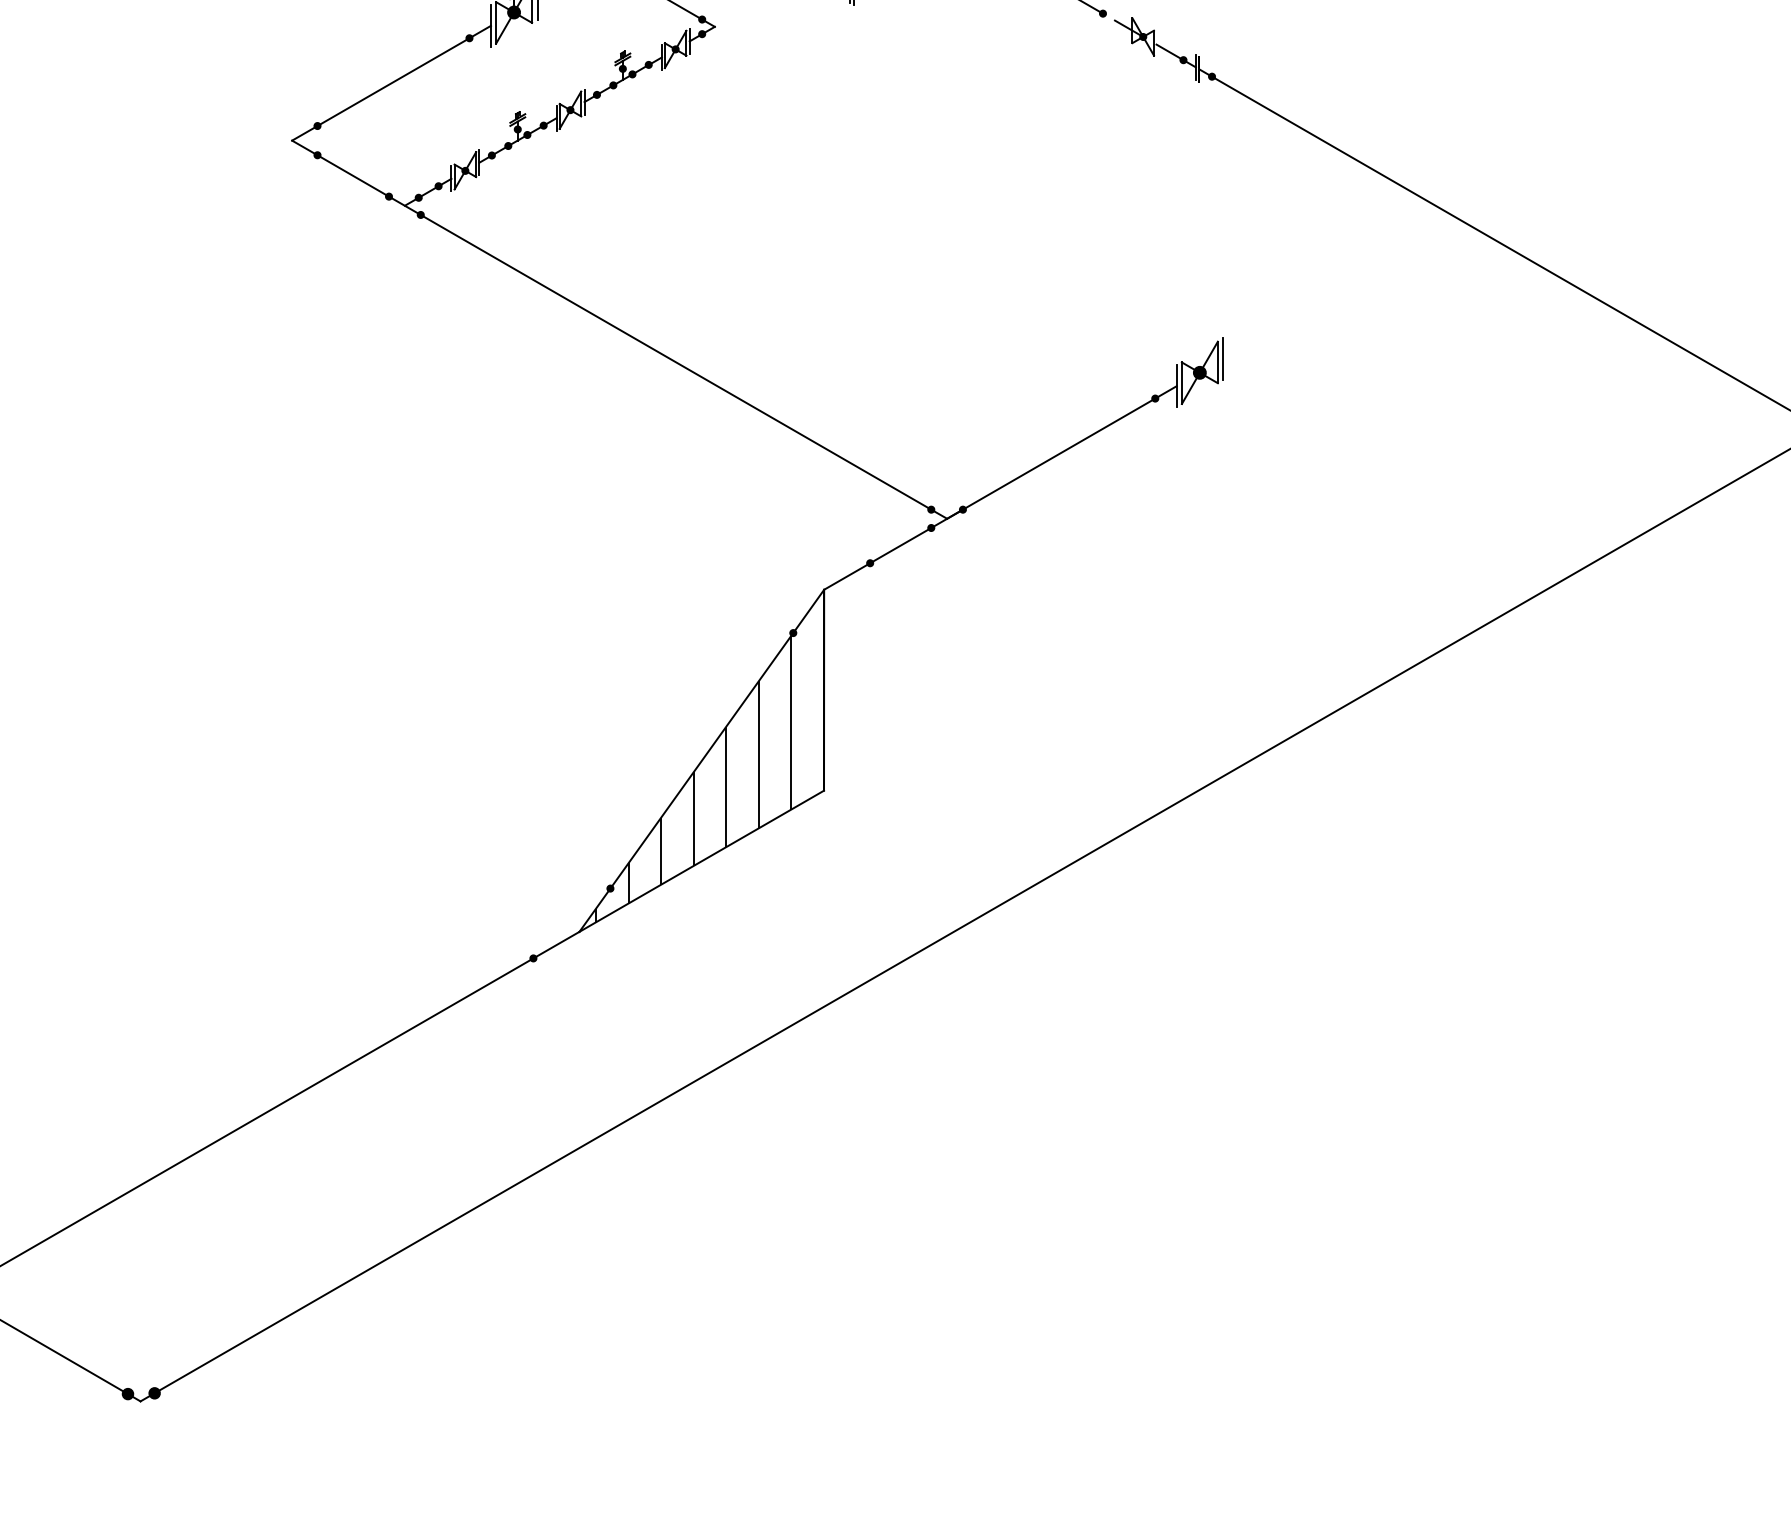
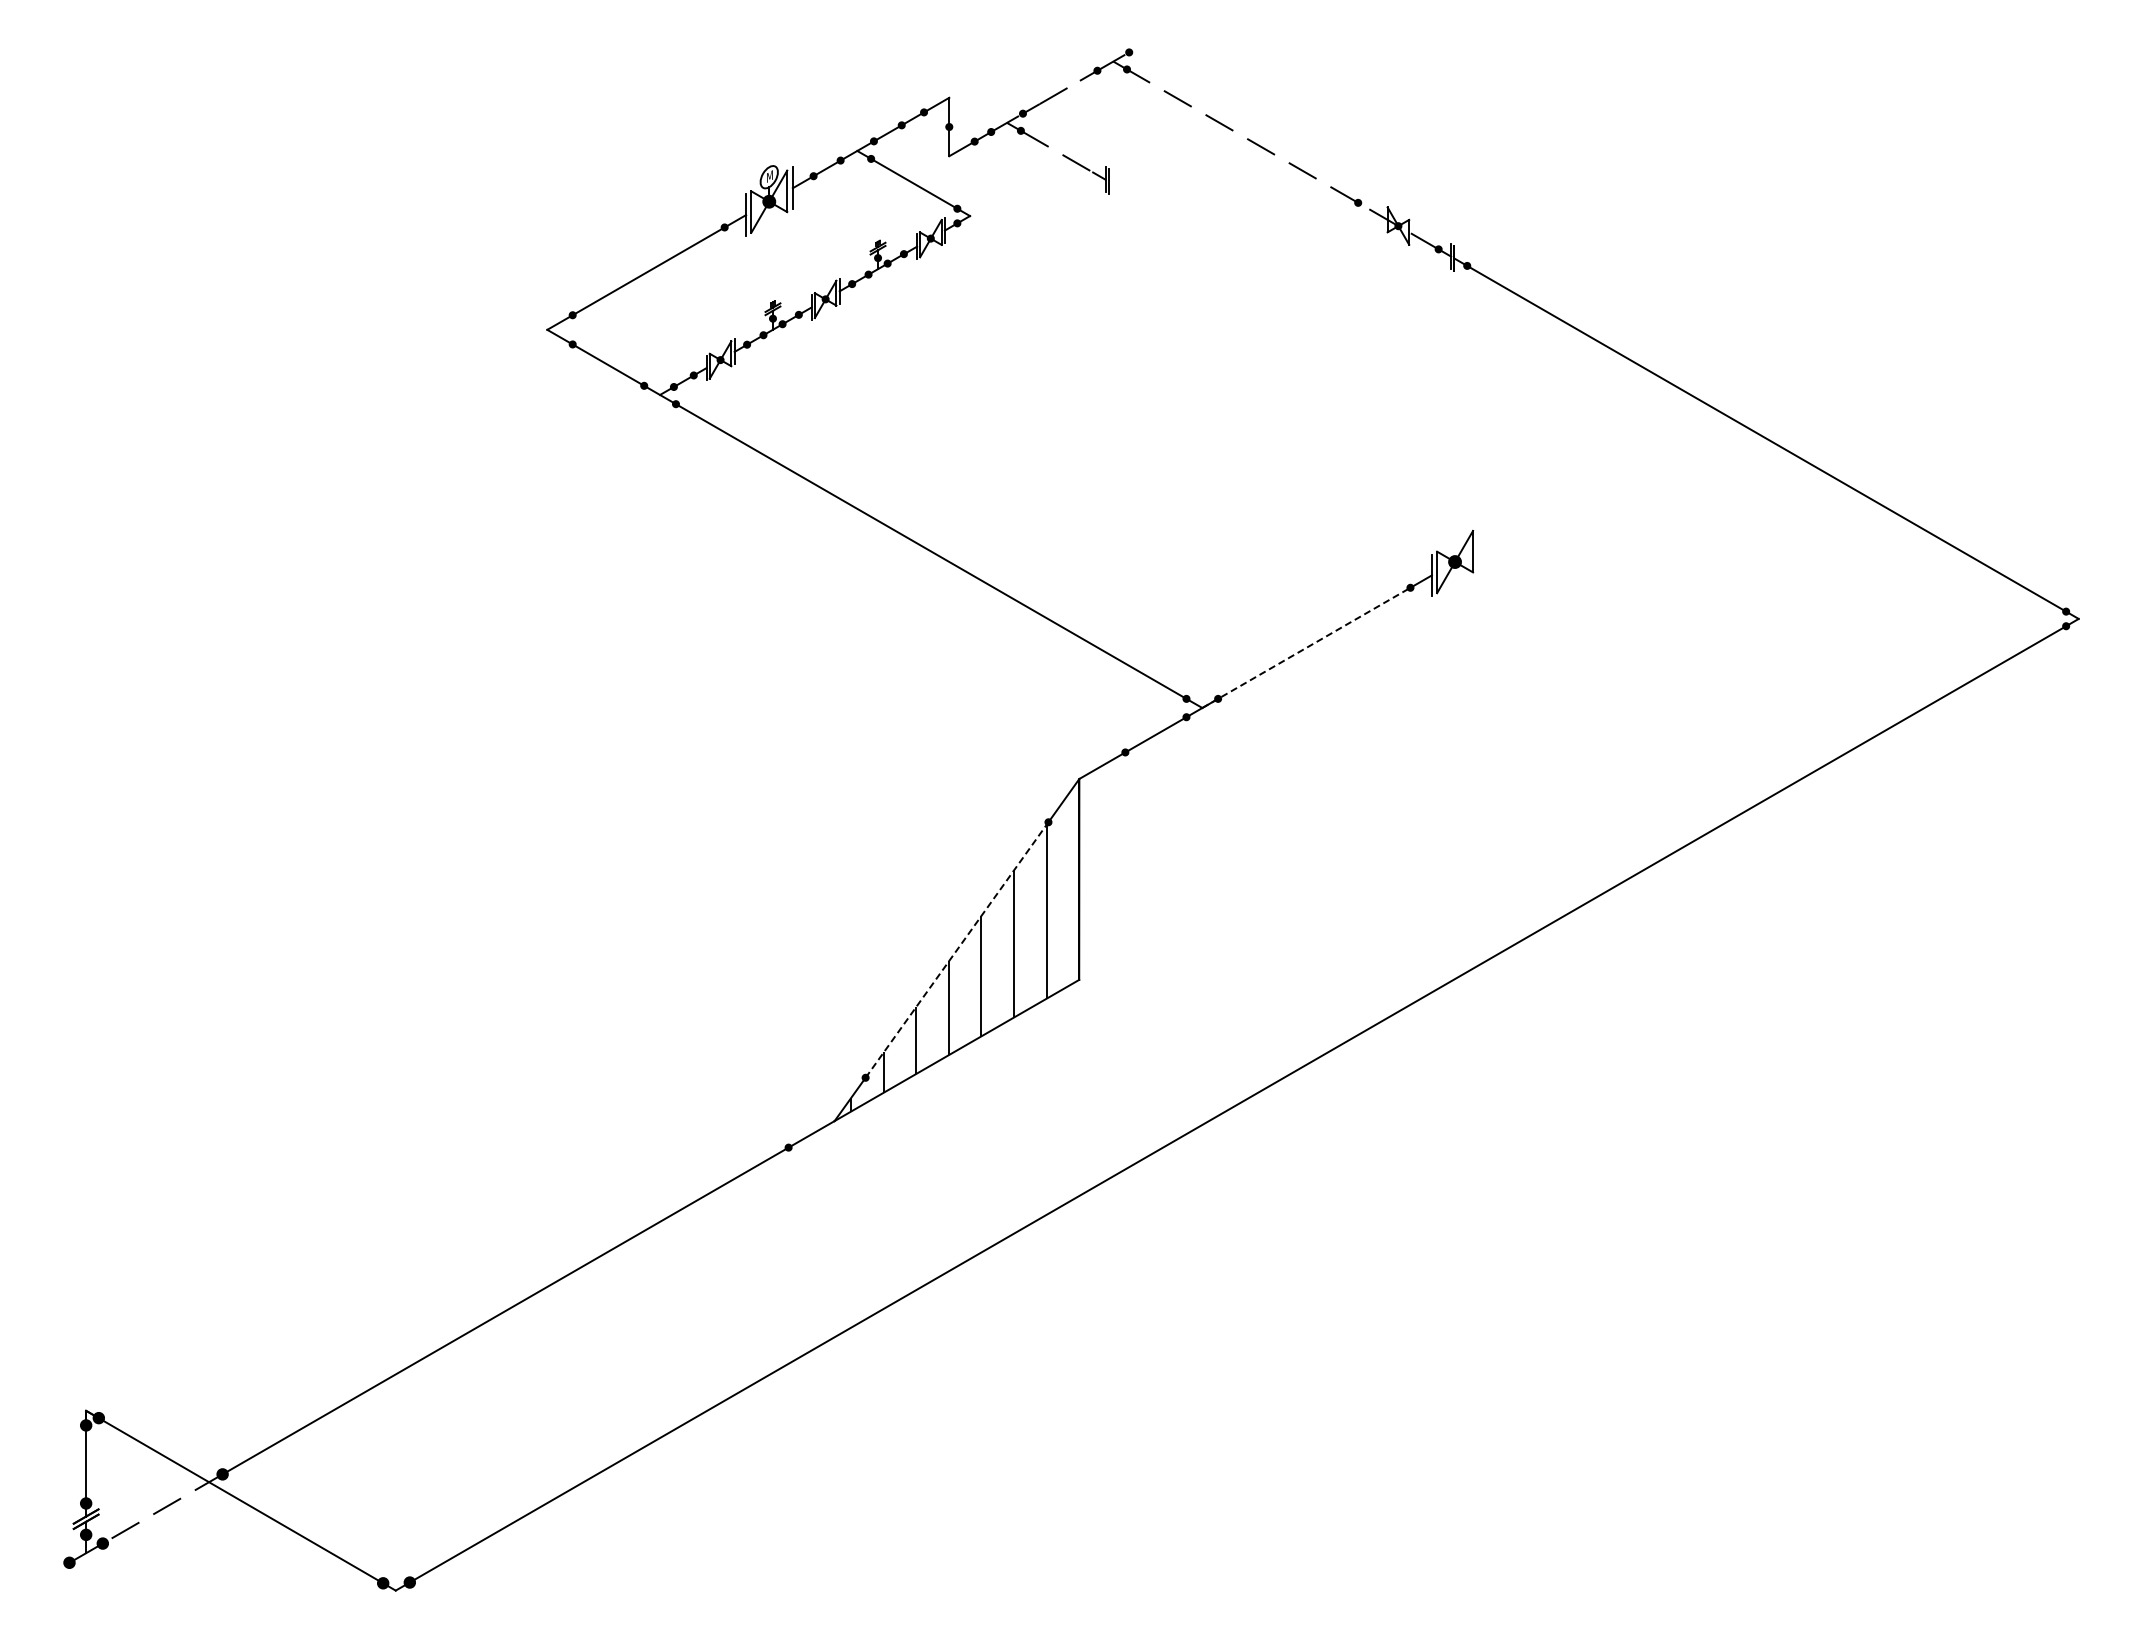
line: (1223, 359) -> (1478, 548), removed
line: (1051, 458) -> (1306, 647), solid -> dashed
line: (702, 760) -> (957, 949), solid -> dashed

